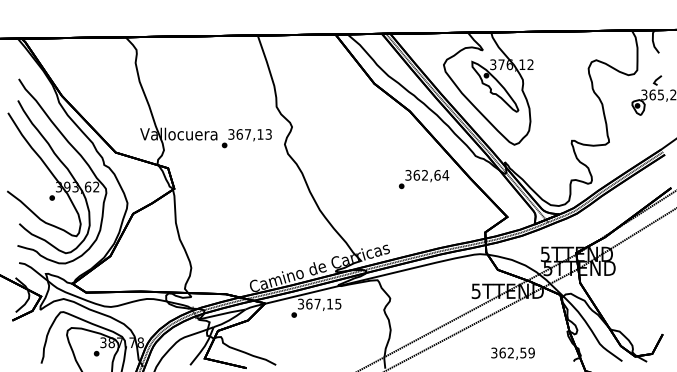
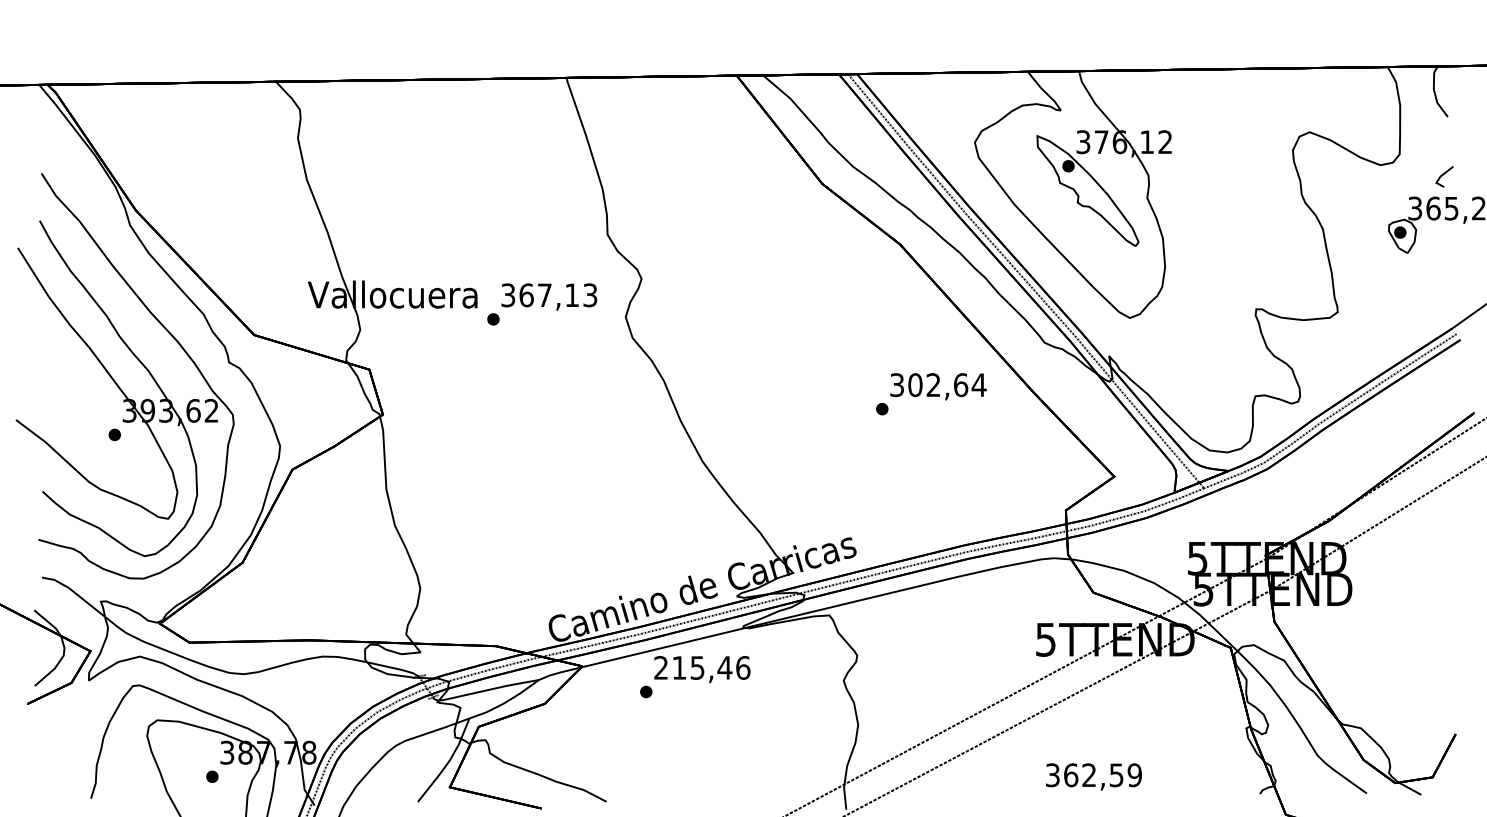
text: (416, 175) -> (914, 385), 362,64 -> 302,64
text: (319, 303) -> (701, 666), 367,15 -> 215,46
text: (512, 353) -> (1092, 776), moved

